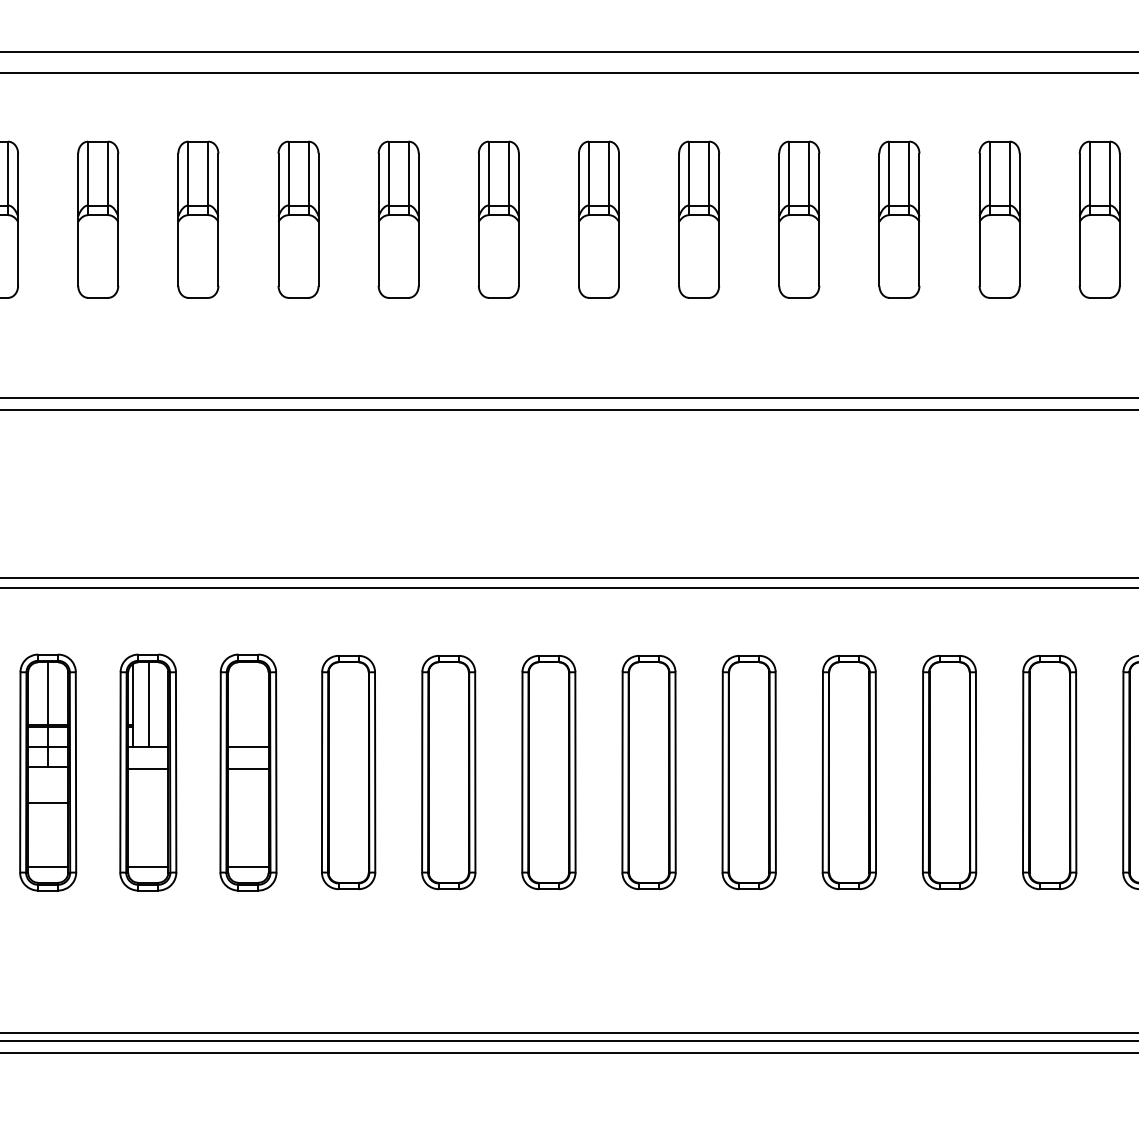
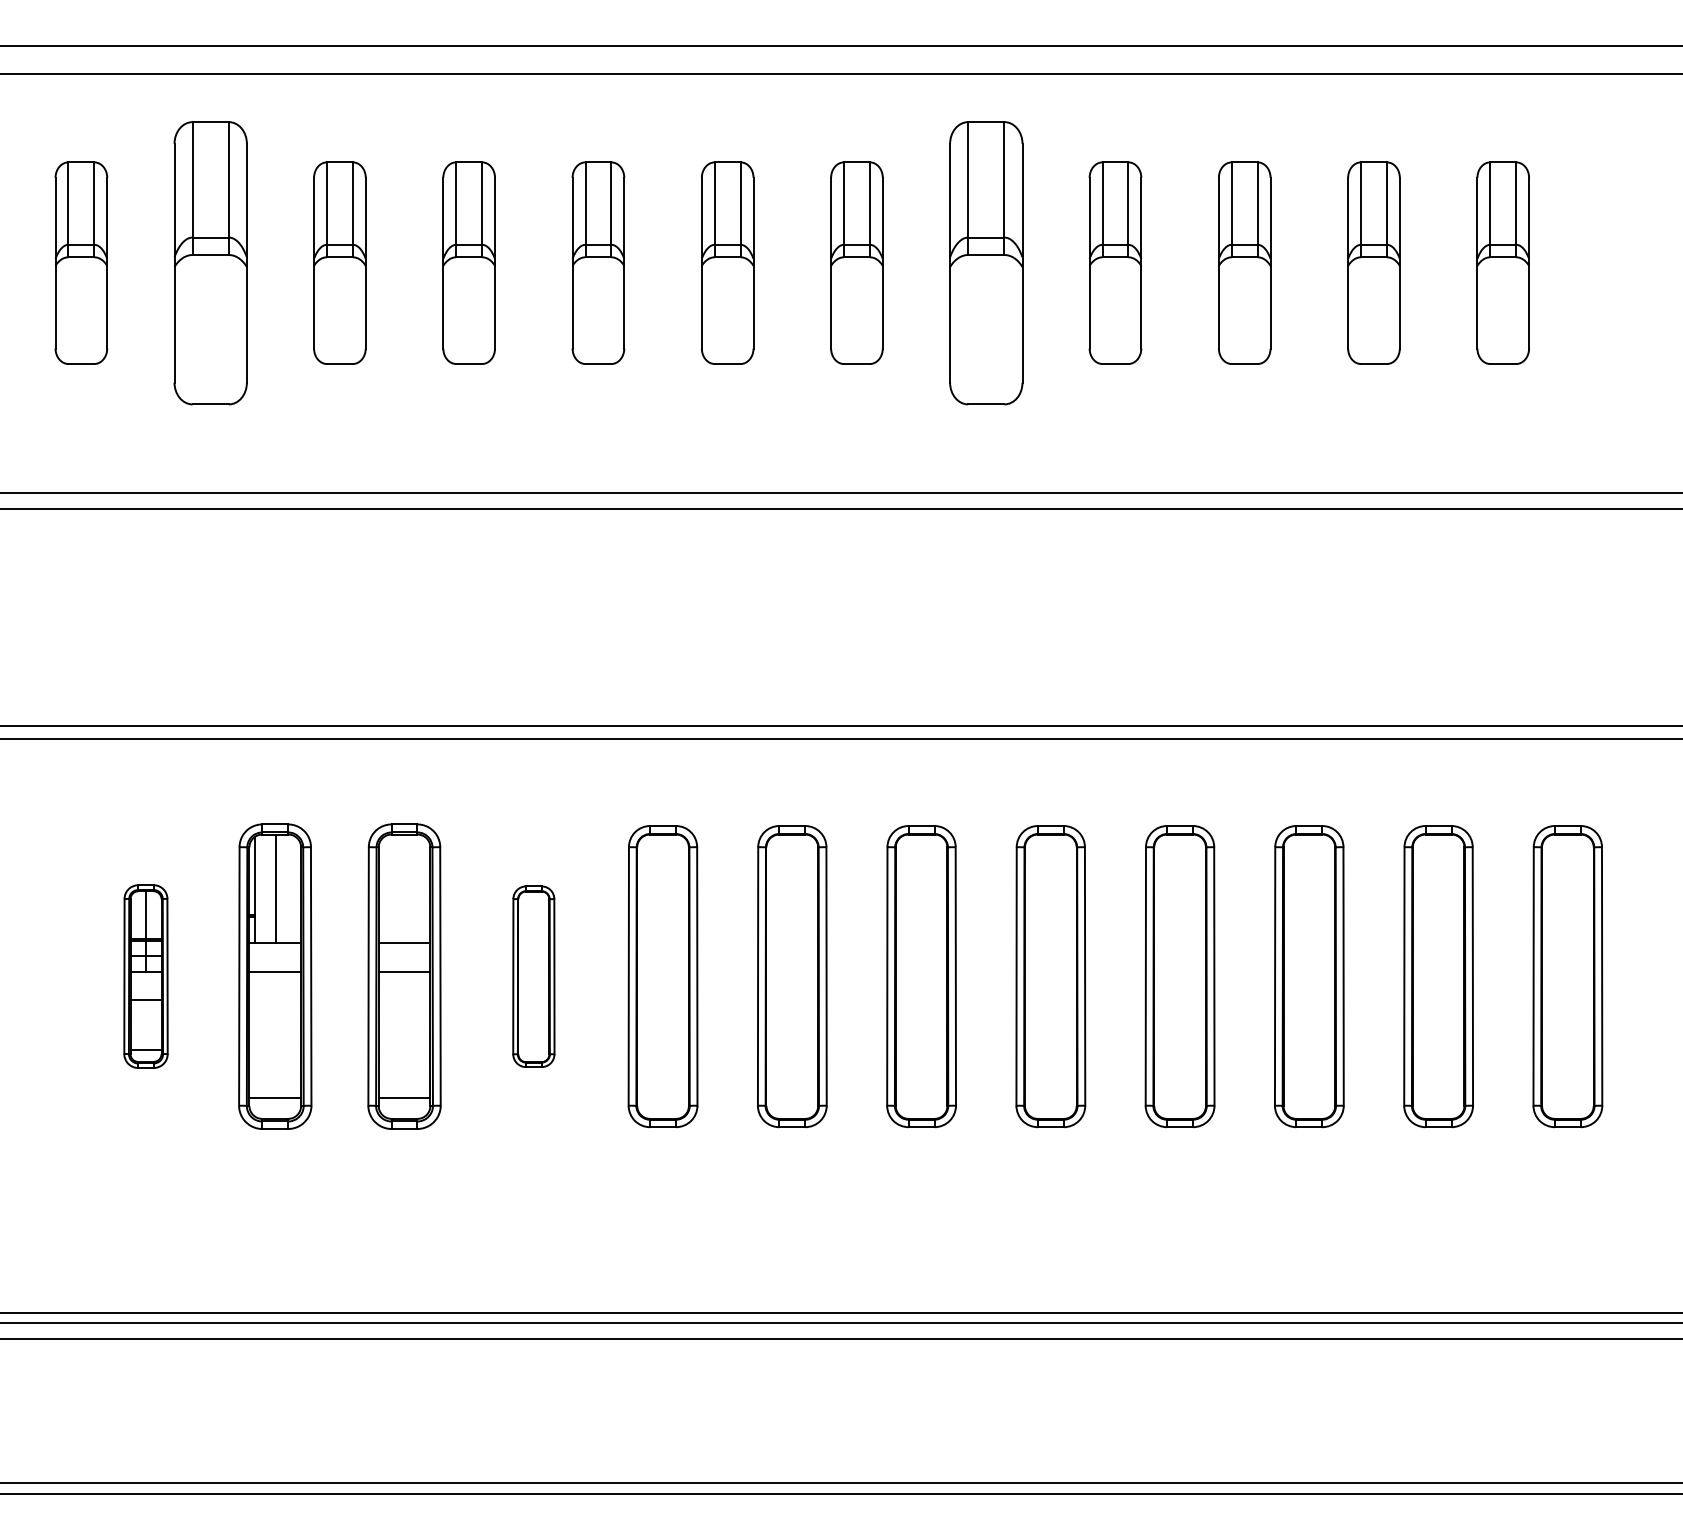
part: (98, 219) -> (210, 262), size x1.4
part: (698, 219) -> (985, 262), size x1.4
part: (47, 772) -> (145, 976), size x0.6
part: (348, 772) -> (533, 976), size x0.6

